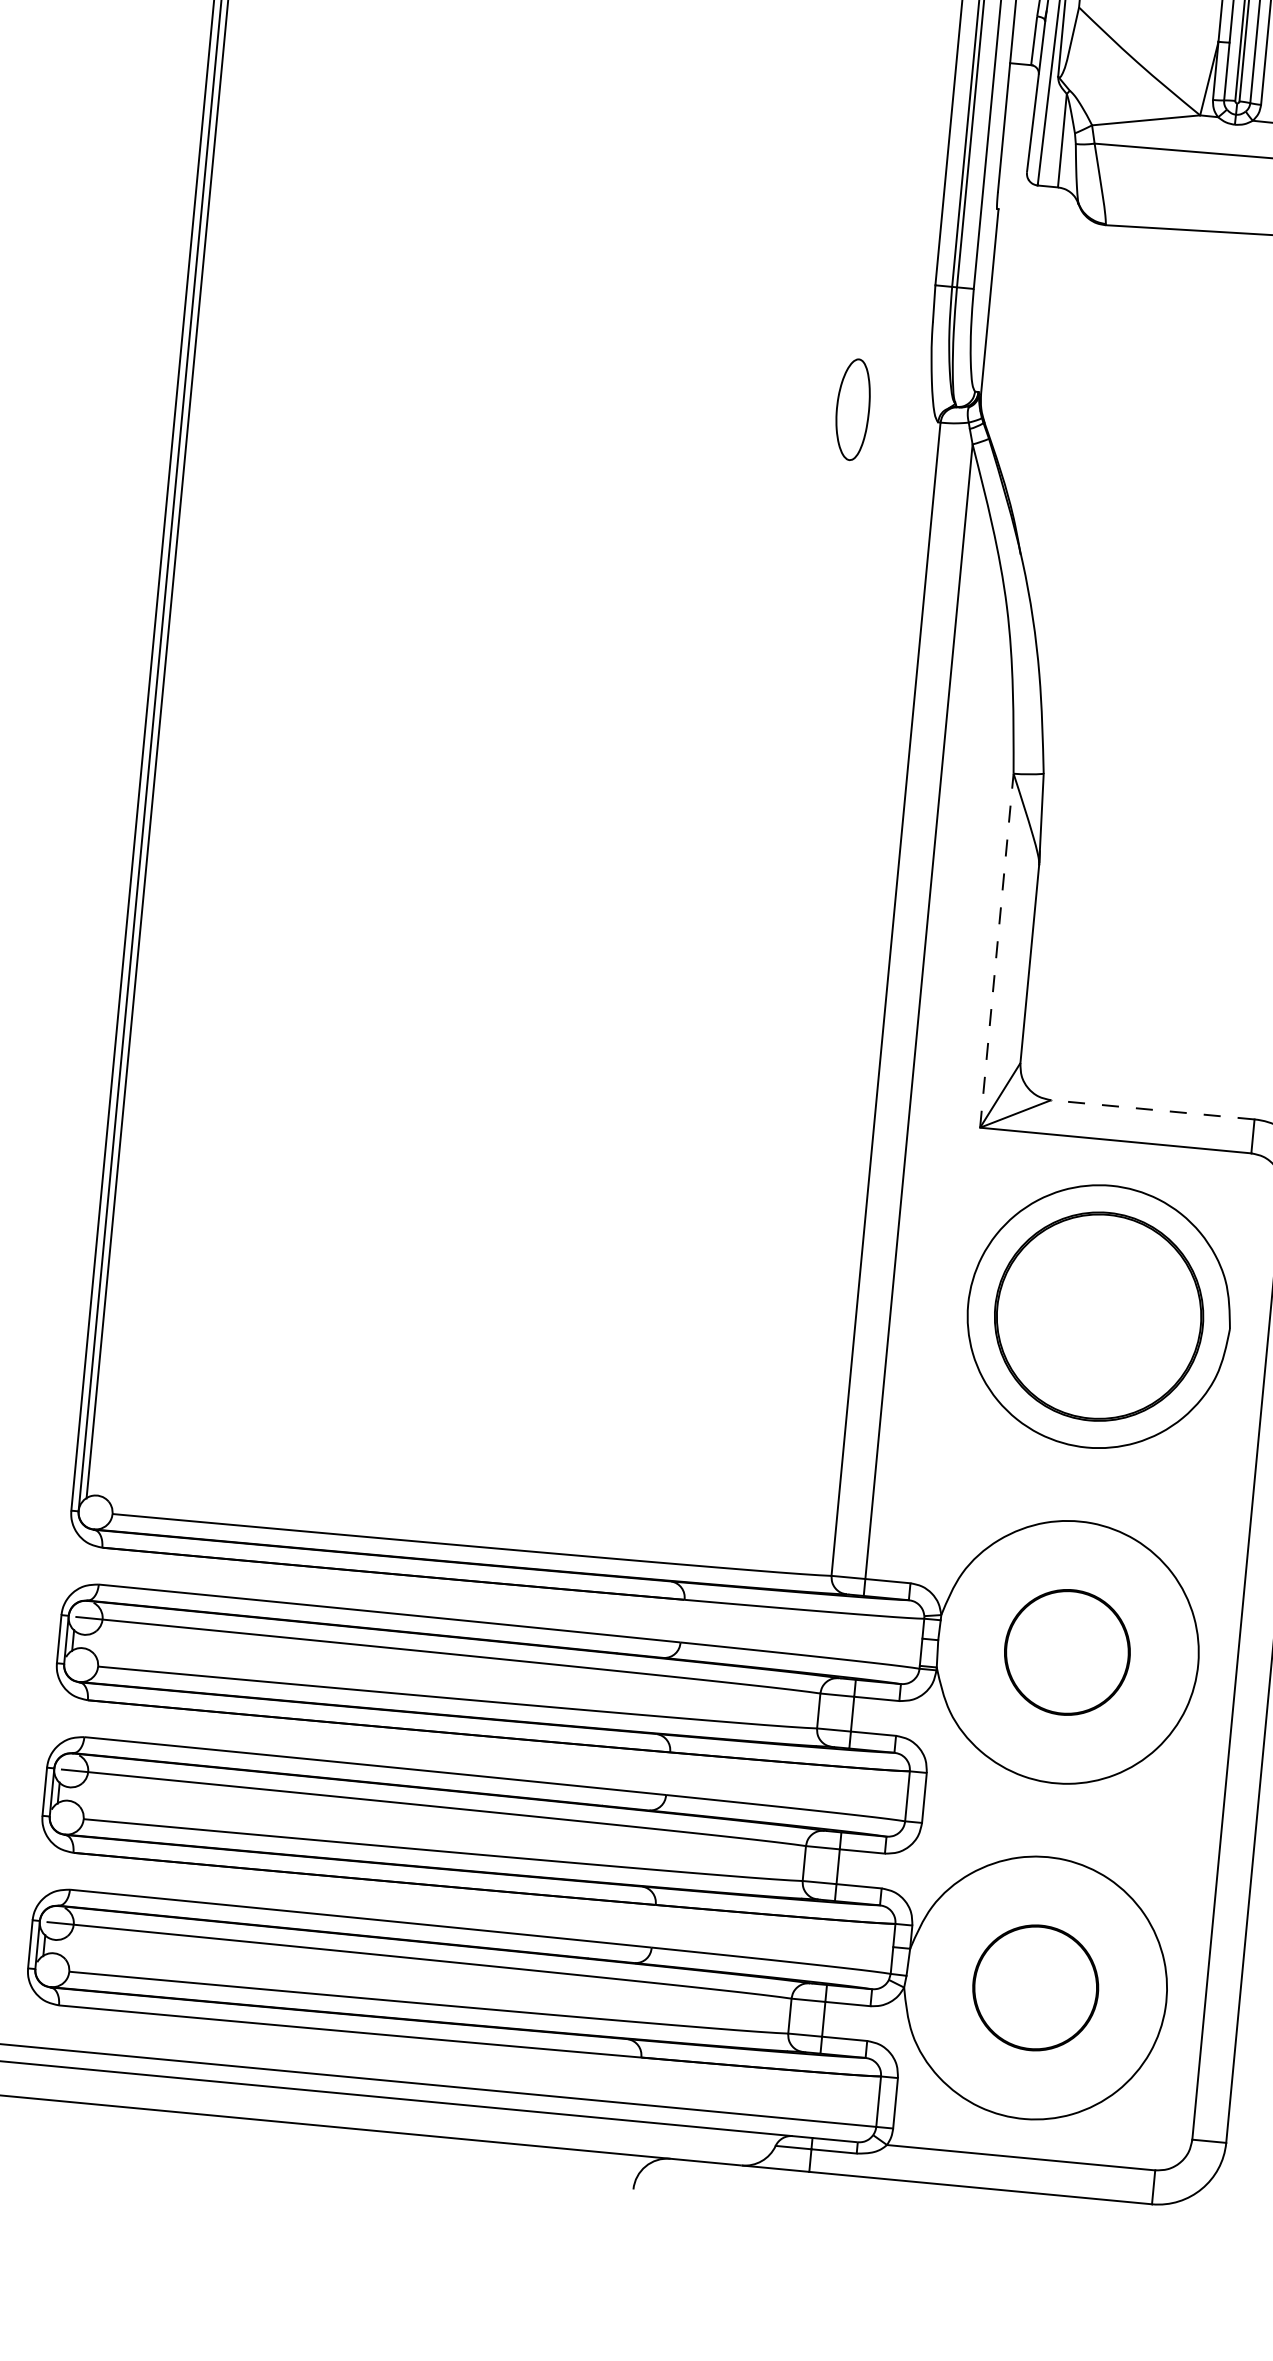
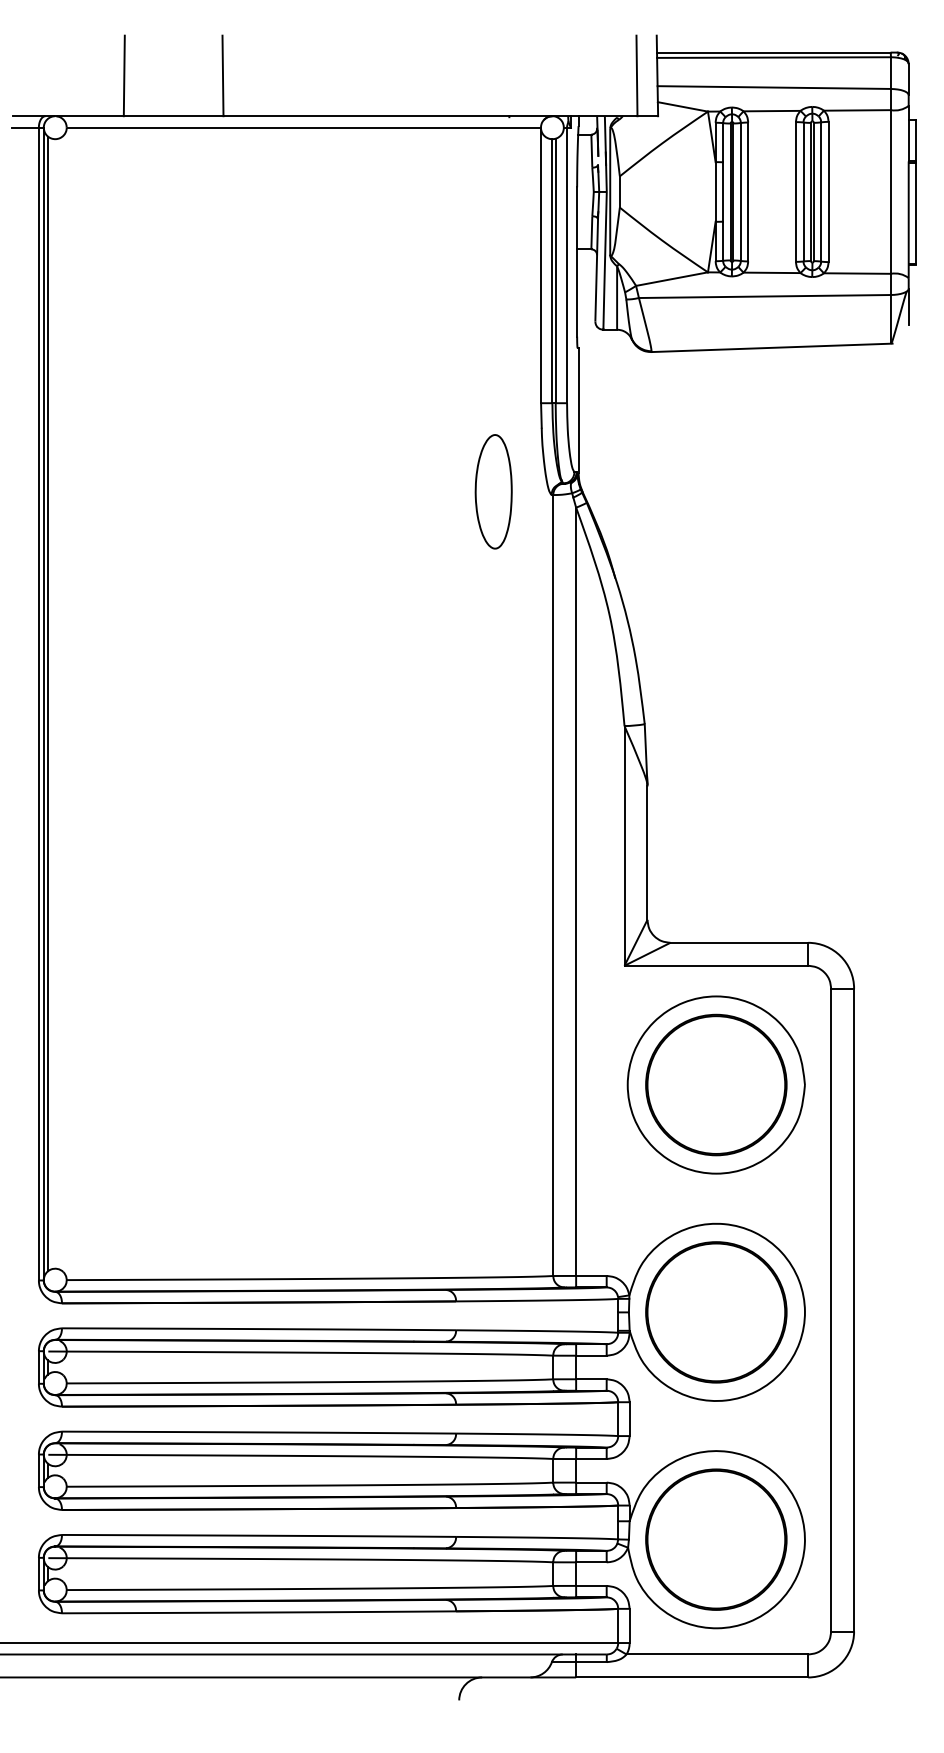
part: (852, 409) -> (493, 491), size x1.67
line: (996, 950) -> (624, 845), dashed -> solid
line: (1153, 1109) -> (739, 942), dashed -> solid
circle: (1067, 1652) -> (716, 1312), size x1.67
circle: (1035, 1987) -> (716, 1539), size x1.67

